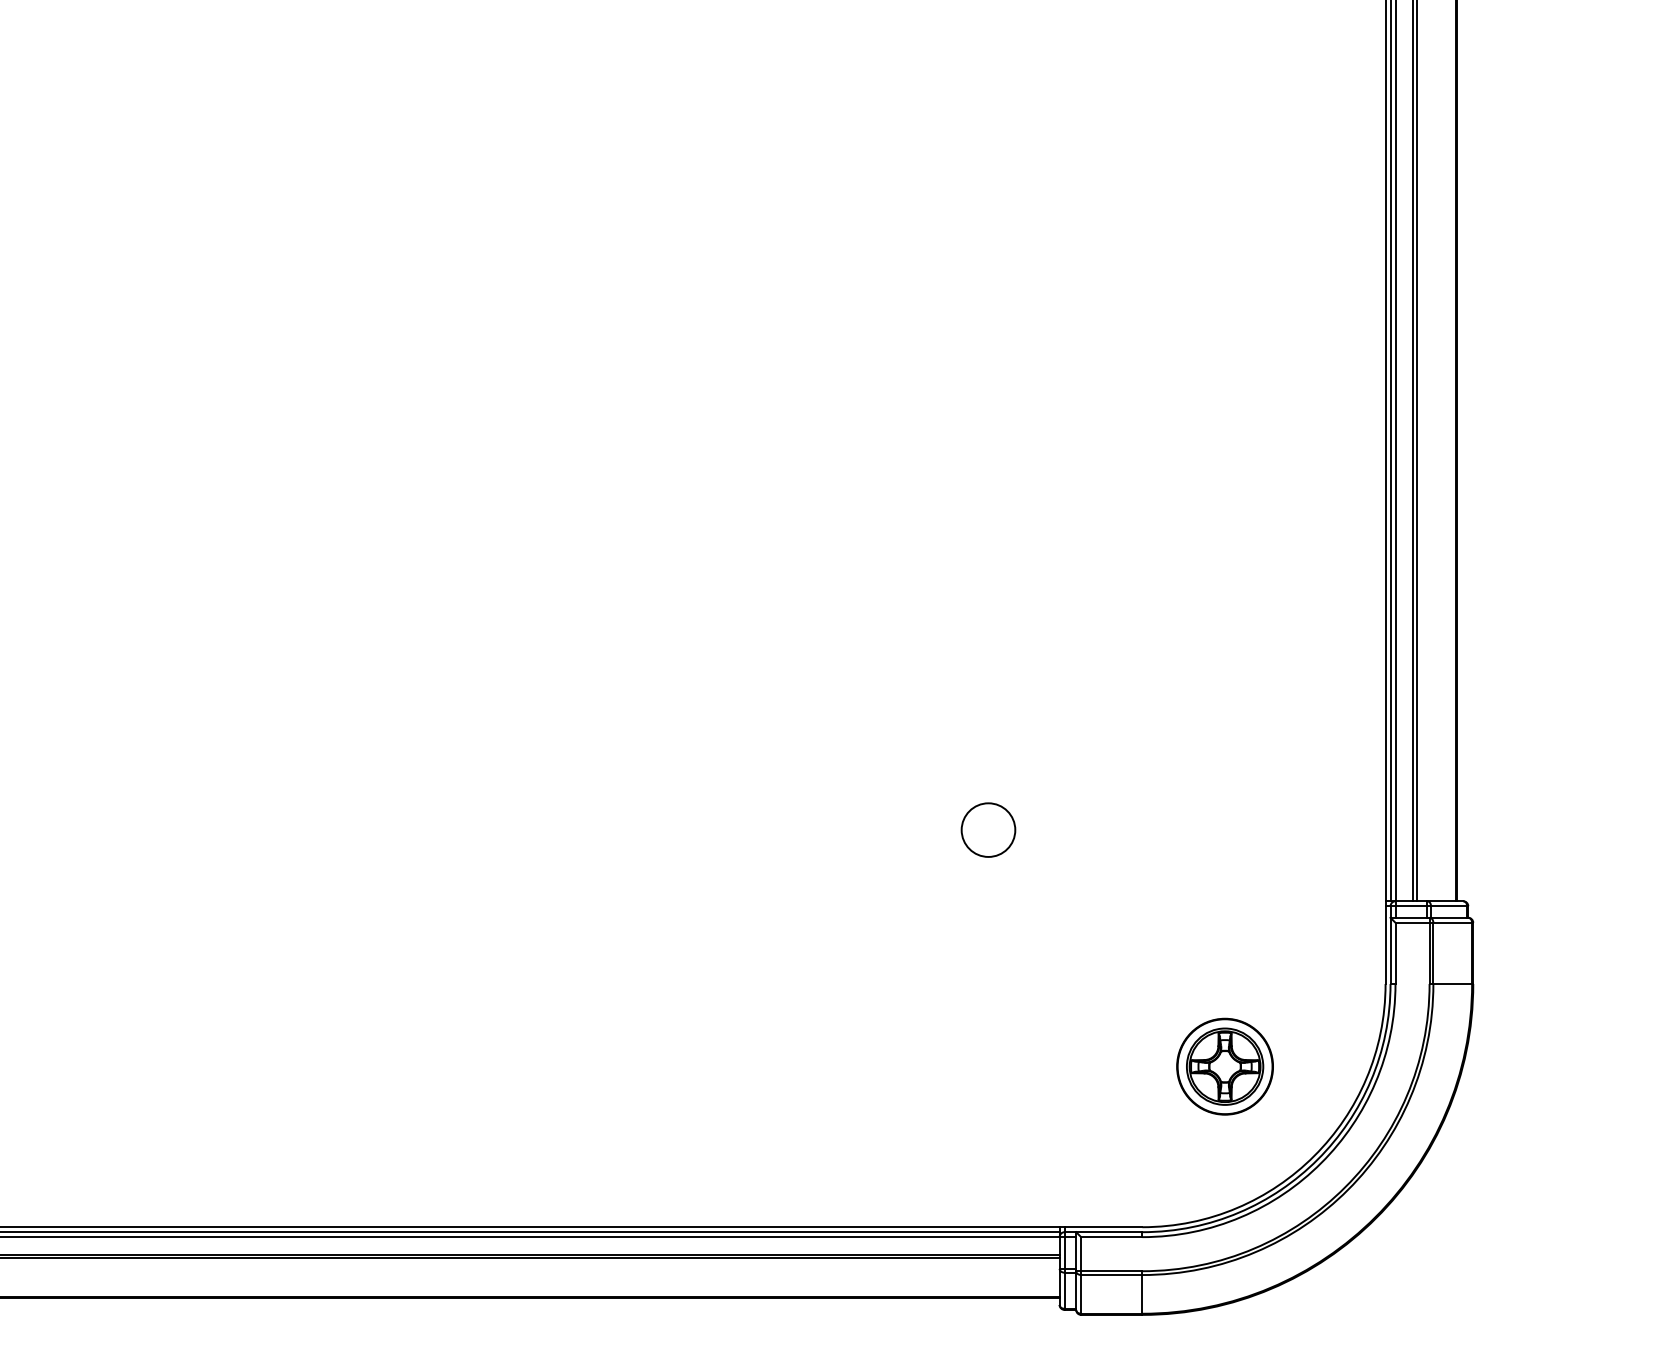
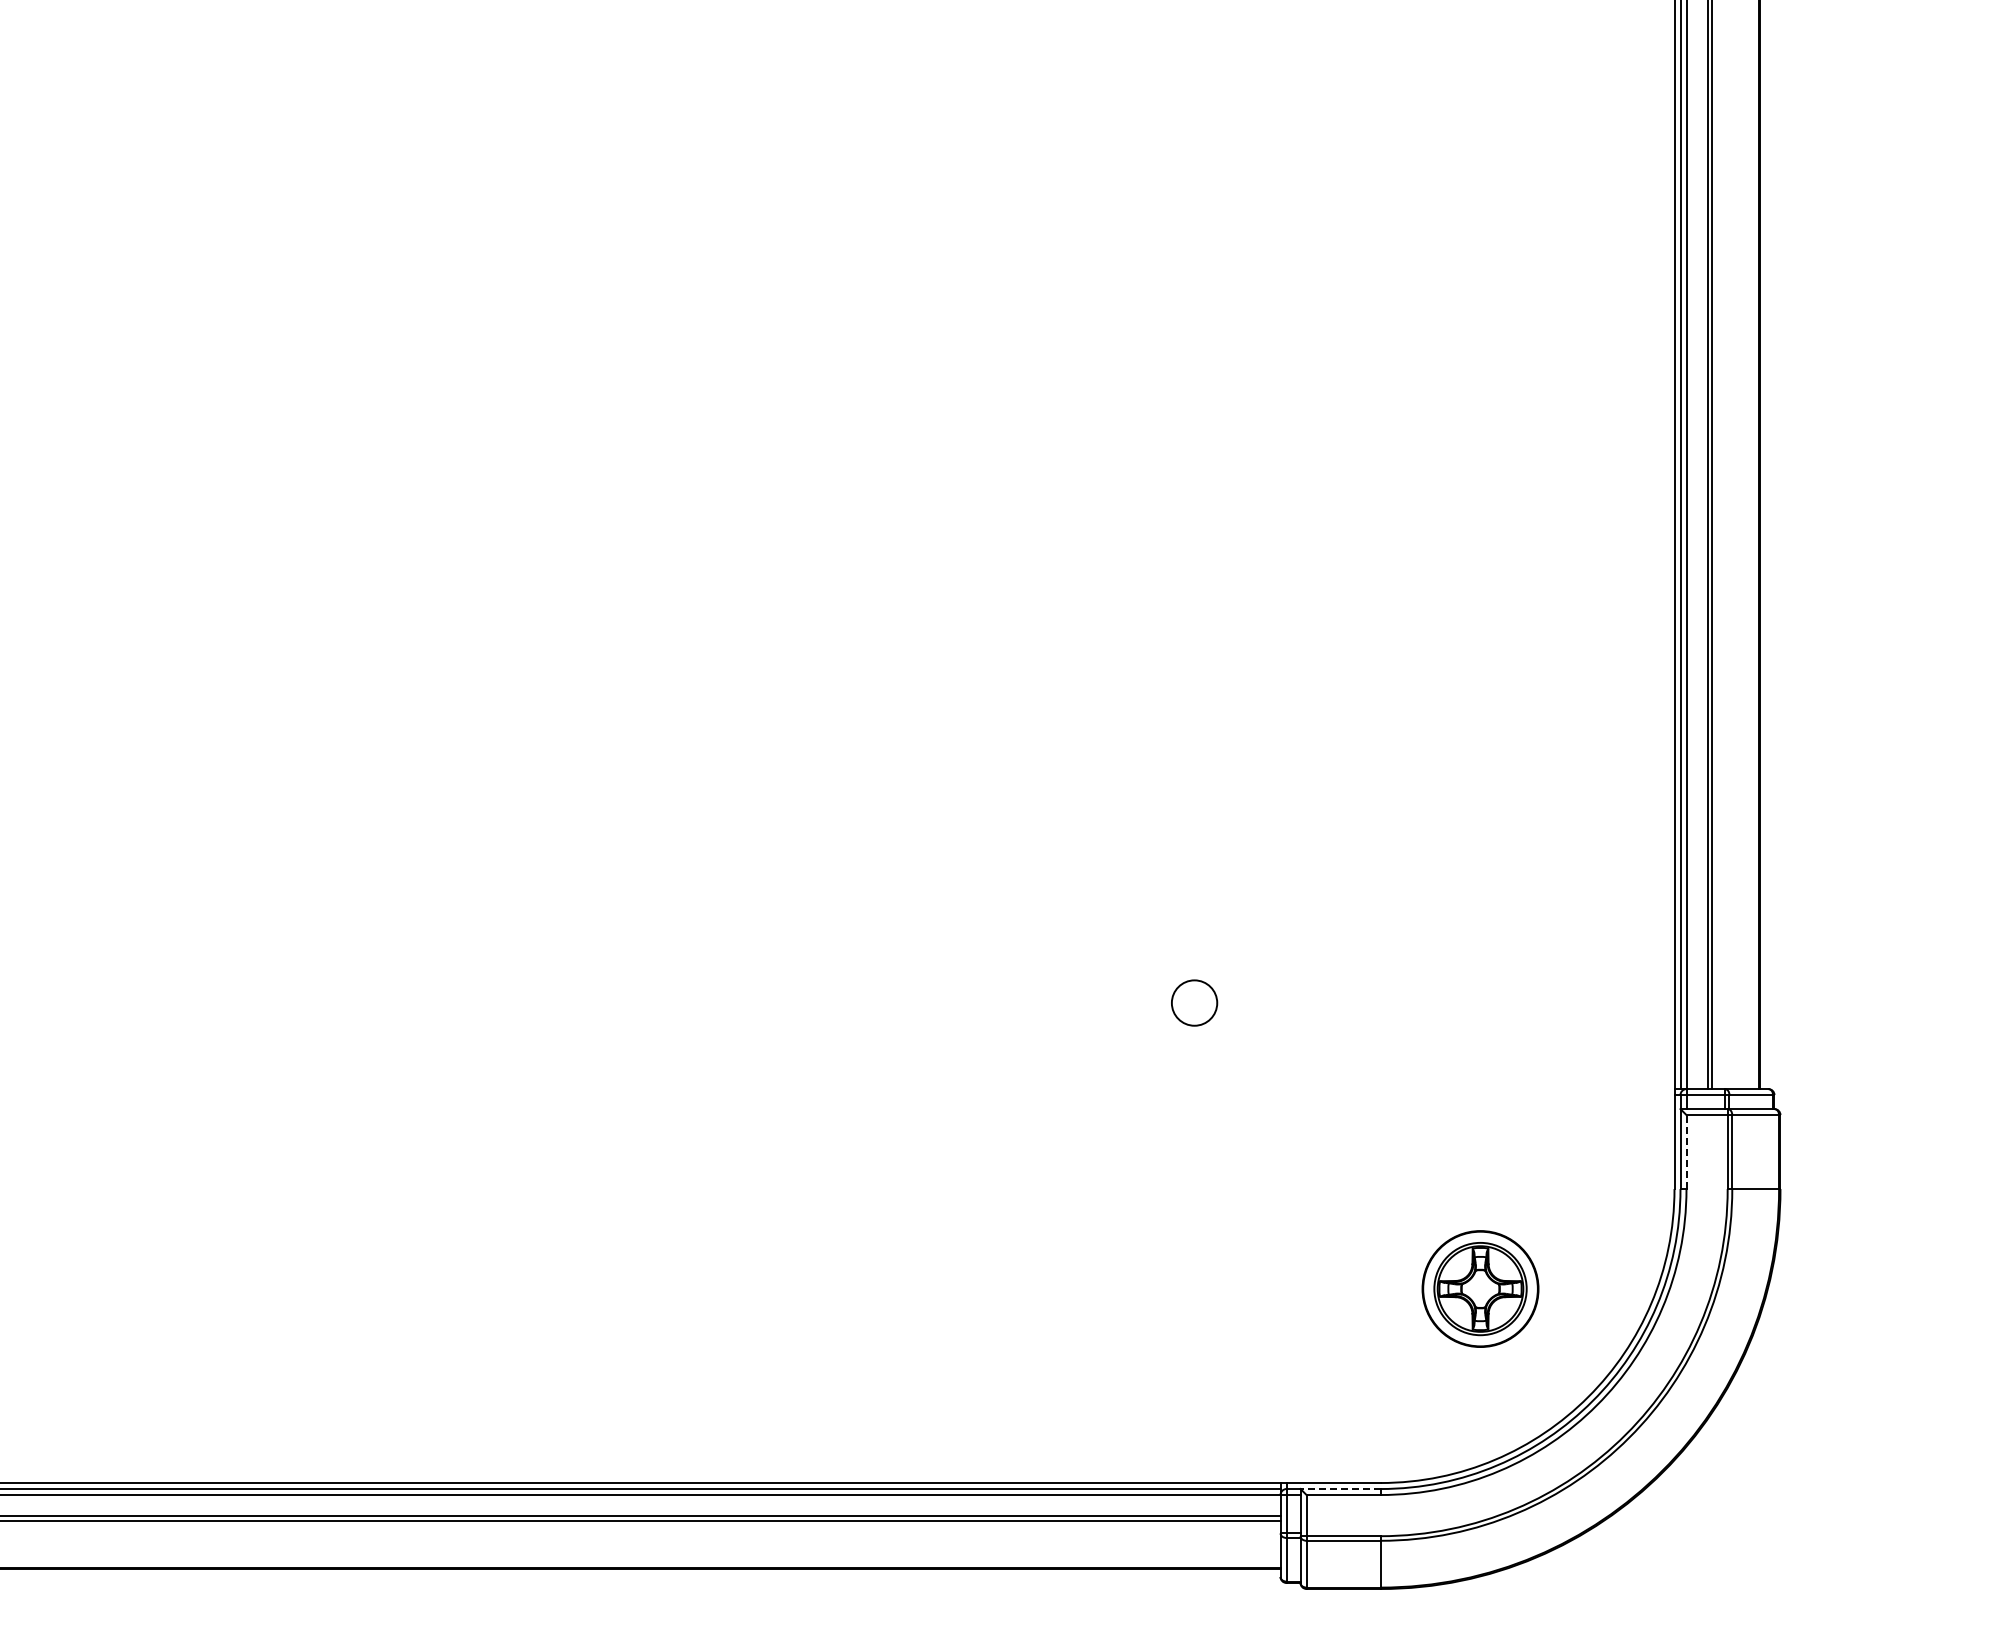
circle: (988, 829) -> (1194, 1002), size x0.7
line: (1395, 953) -> (1686, 1152), solid -> dashed
line: (1109, 1232) -> (1340, 1489), solid -> dashed

